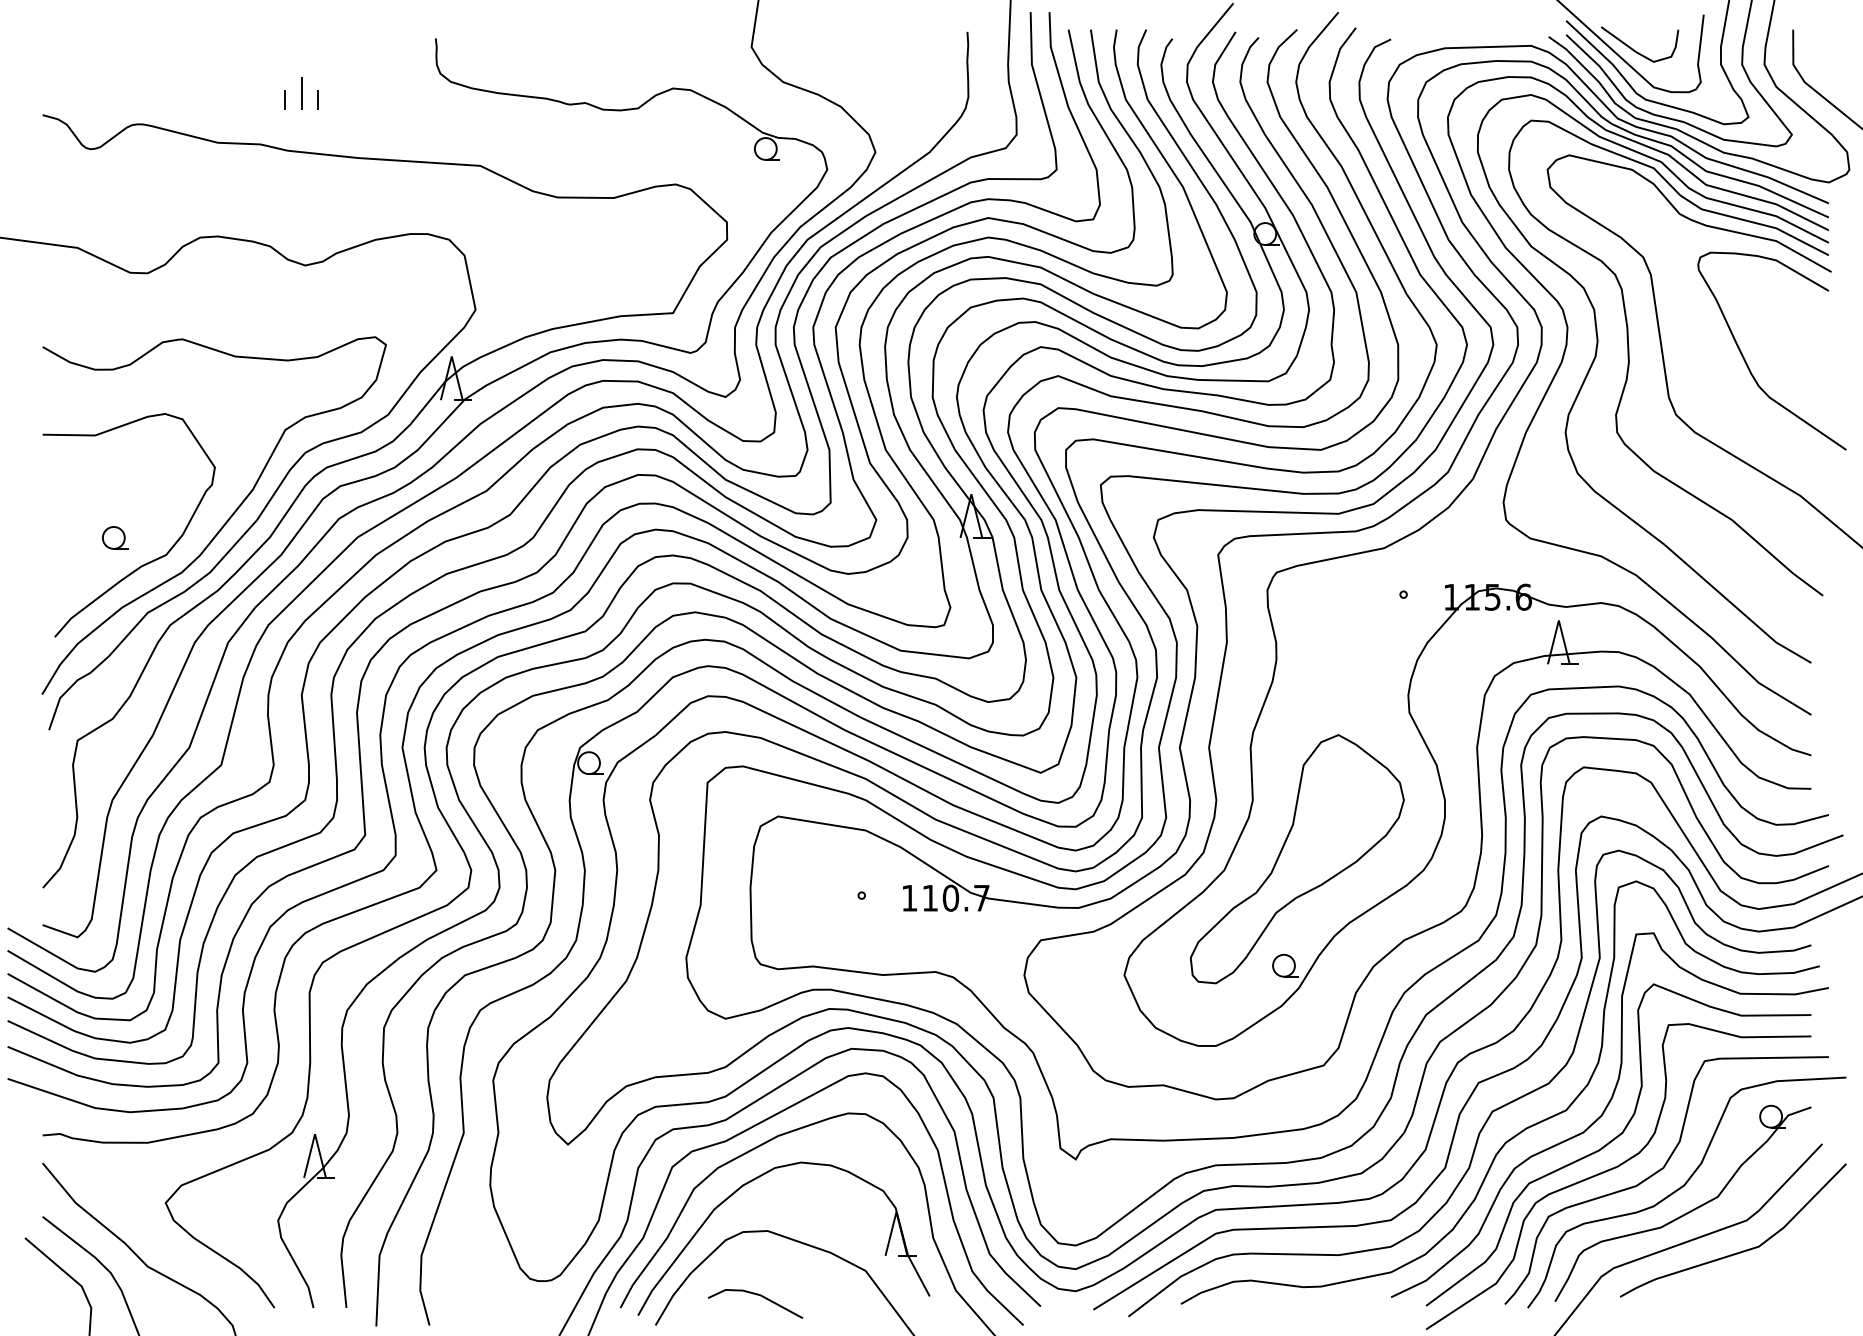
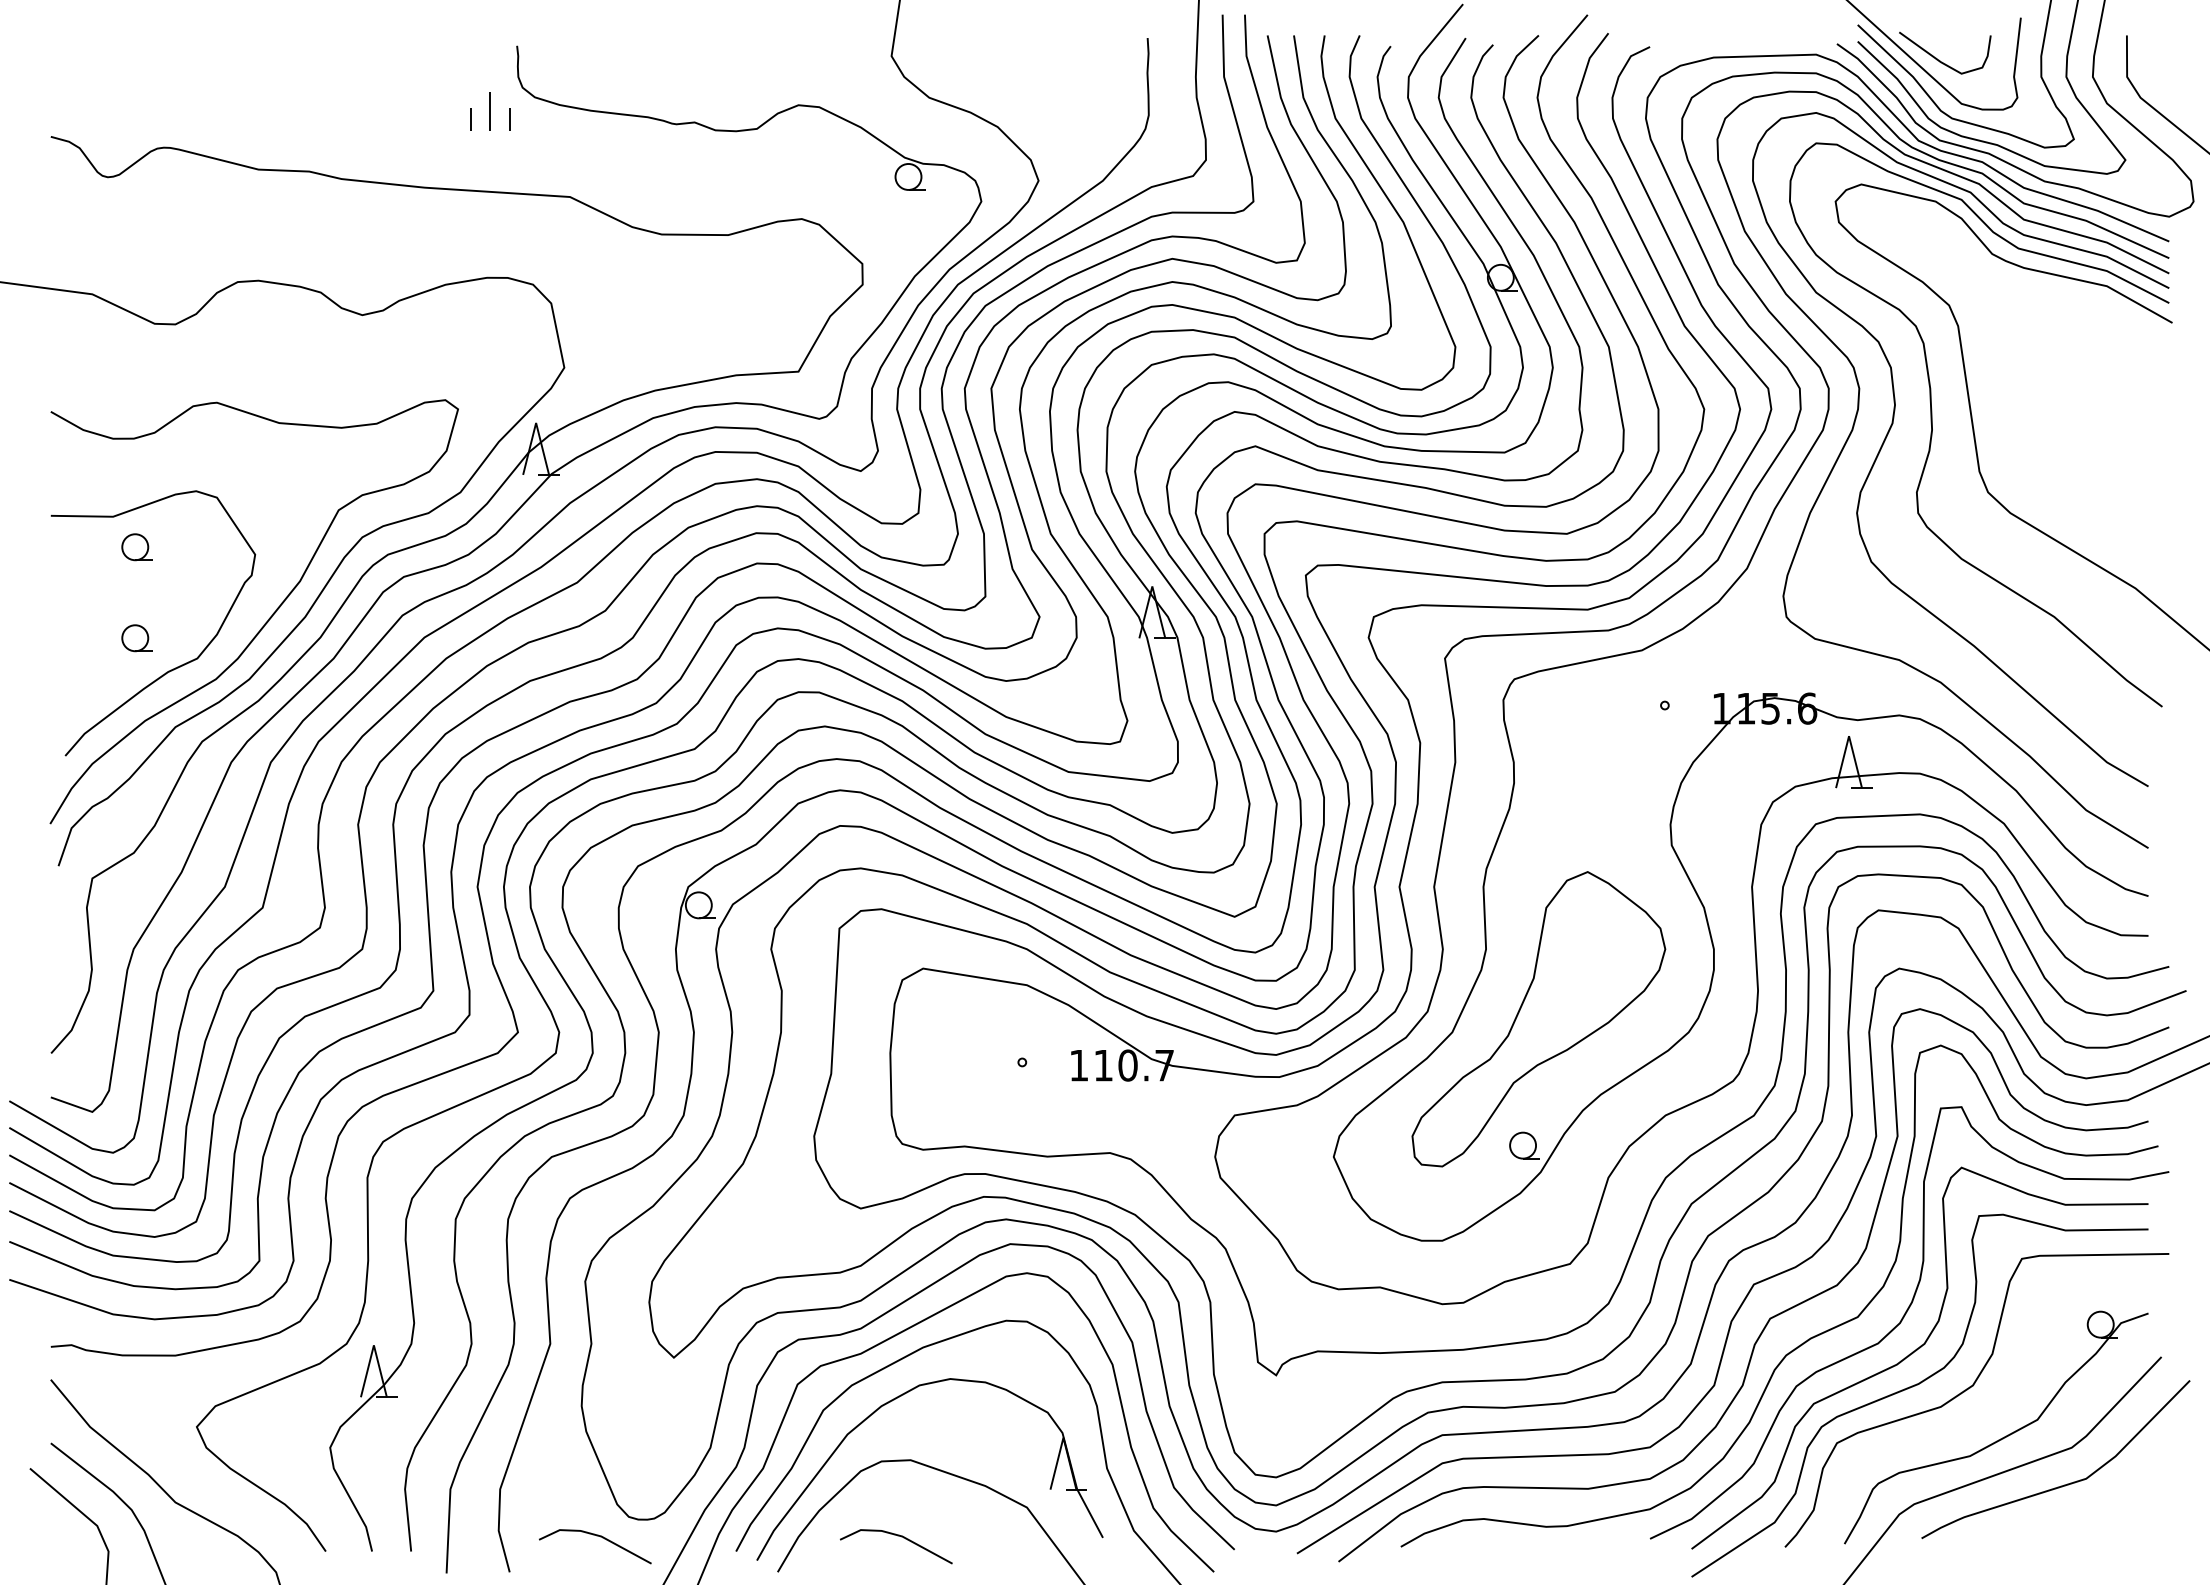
part: (302, 93) -> (490, 111), moved
curve: (1747, 363) -> (2072, 431), removed
part: (114, 461) -> (136, 547), added
curve: (1683, 1187) -> (1996, 1408), removed
line: (502, 1295) -> (596, 1536), added

